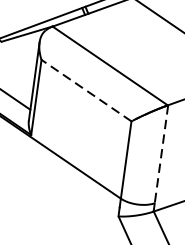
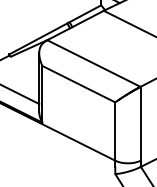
line: (85, 90) -> (78, 84), dashed -> solid
line: (161, 153) -> (140, 123), dashed -> solid

